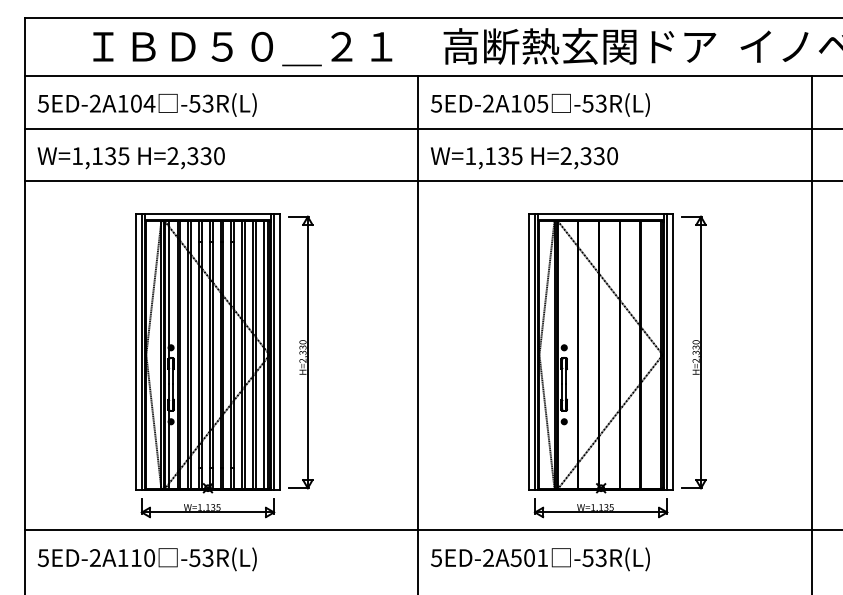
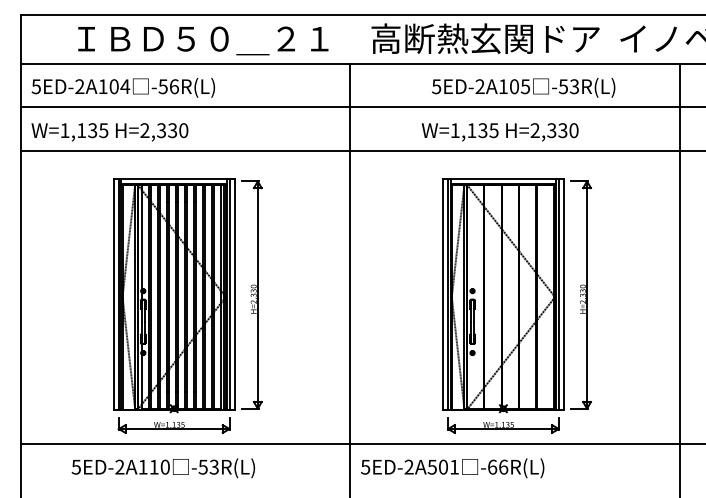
text: (207, 103) -> (173, 86), -53R(L) -> -56R(L)
text: (540, 104) -> (523, 87), moved
text: (523, 158) -> (499, 132), moved
text: (594, 557) -> (497, 466), -53R(L) -> -66R(L)
text: (146, 559) -> (162, 468), moved

